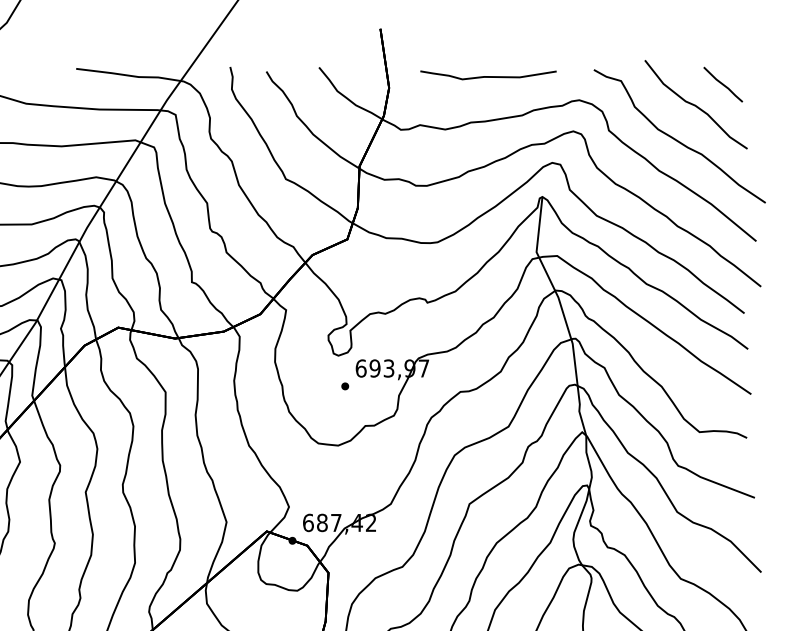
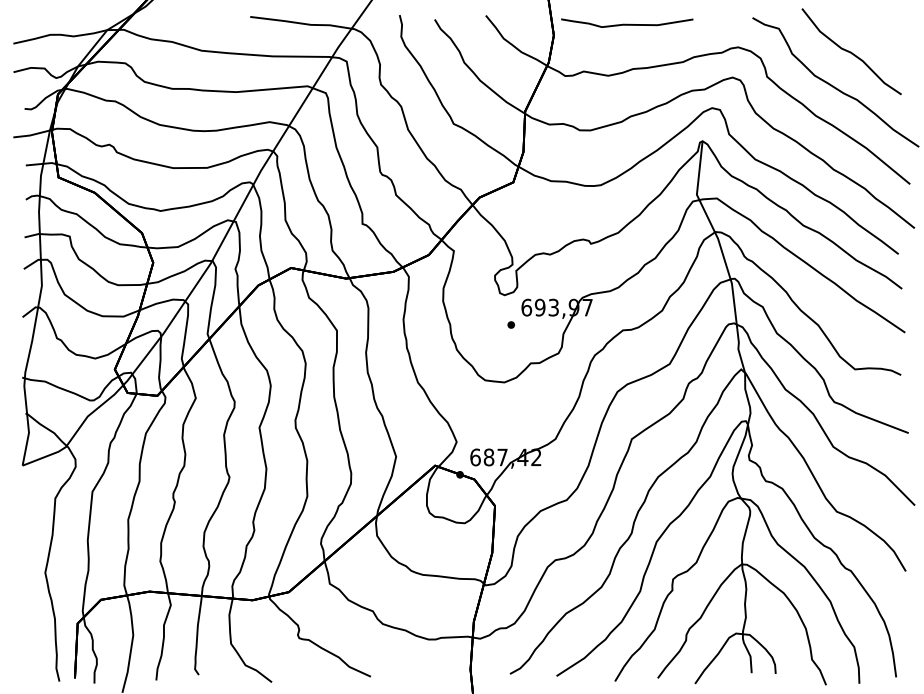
curve: (488, 75) -> (627, 23), moved
line: (722, 84) -> (877, 32), removed

